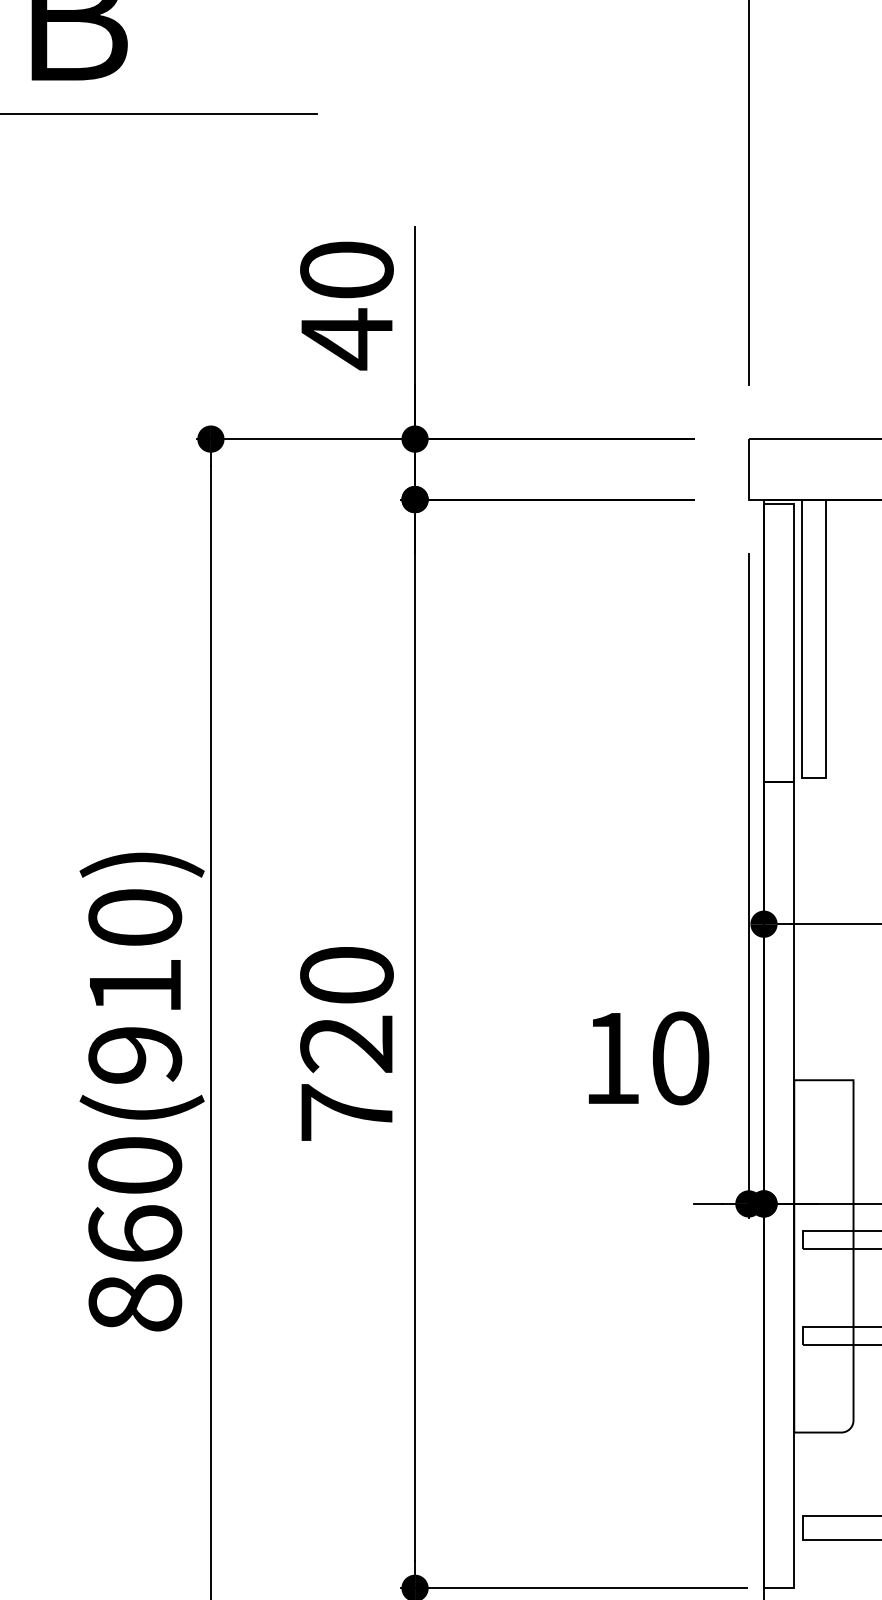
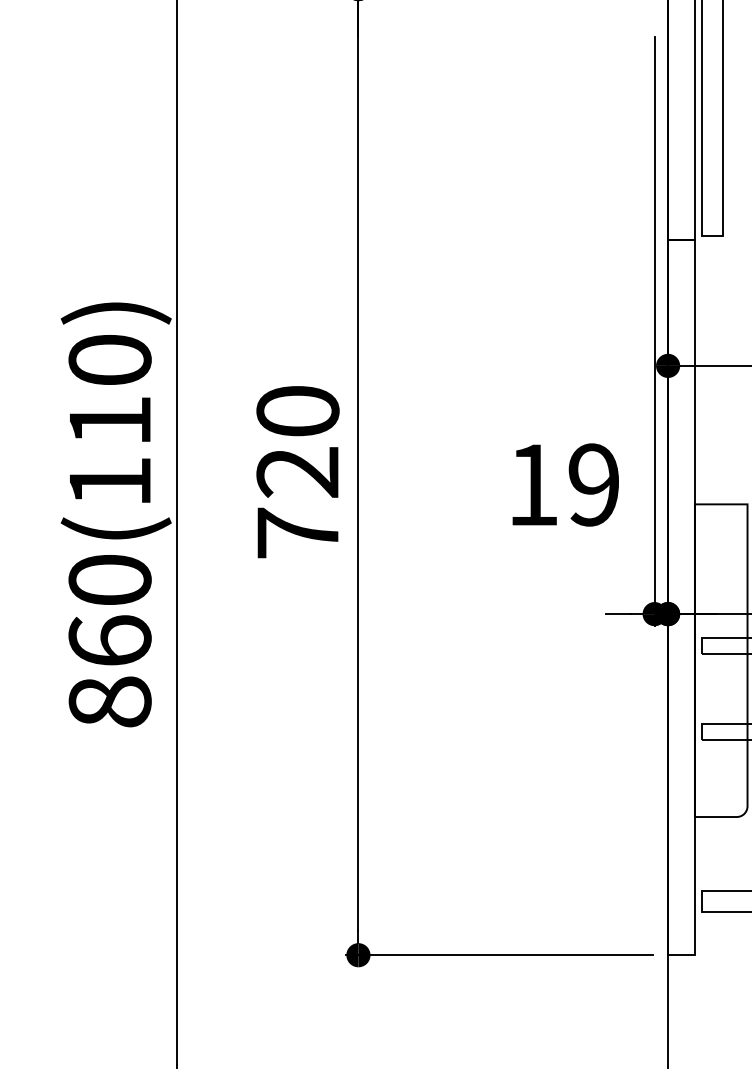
text: (135, 1055) -> (110, 482), 860(910) -> 860(110)
text: (680, 1058) -> (593, 485), 10 -> 19

